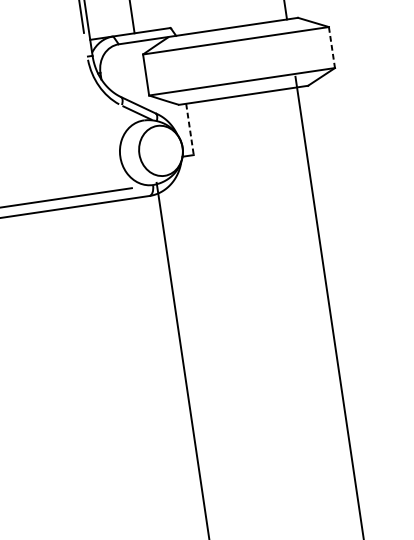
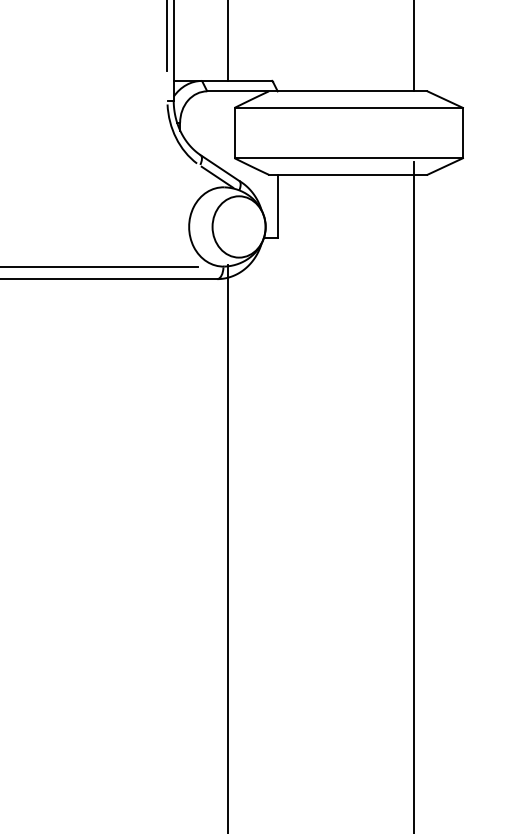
line: (331, 47) -> (462, 133), dashed -> solid
line: (189, 129) -> (277, 206), dashed -> solid

